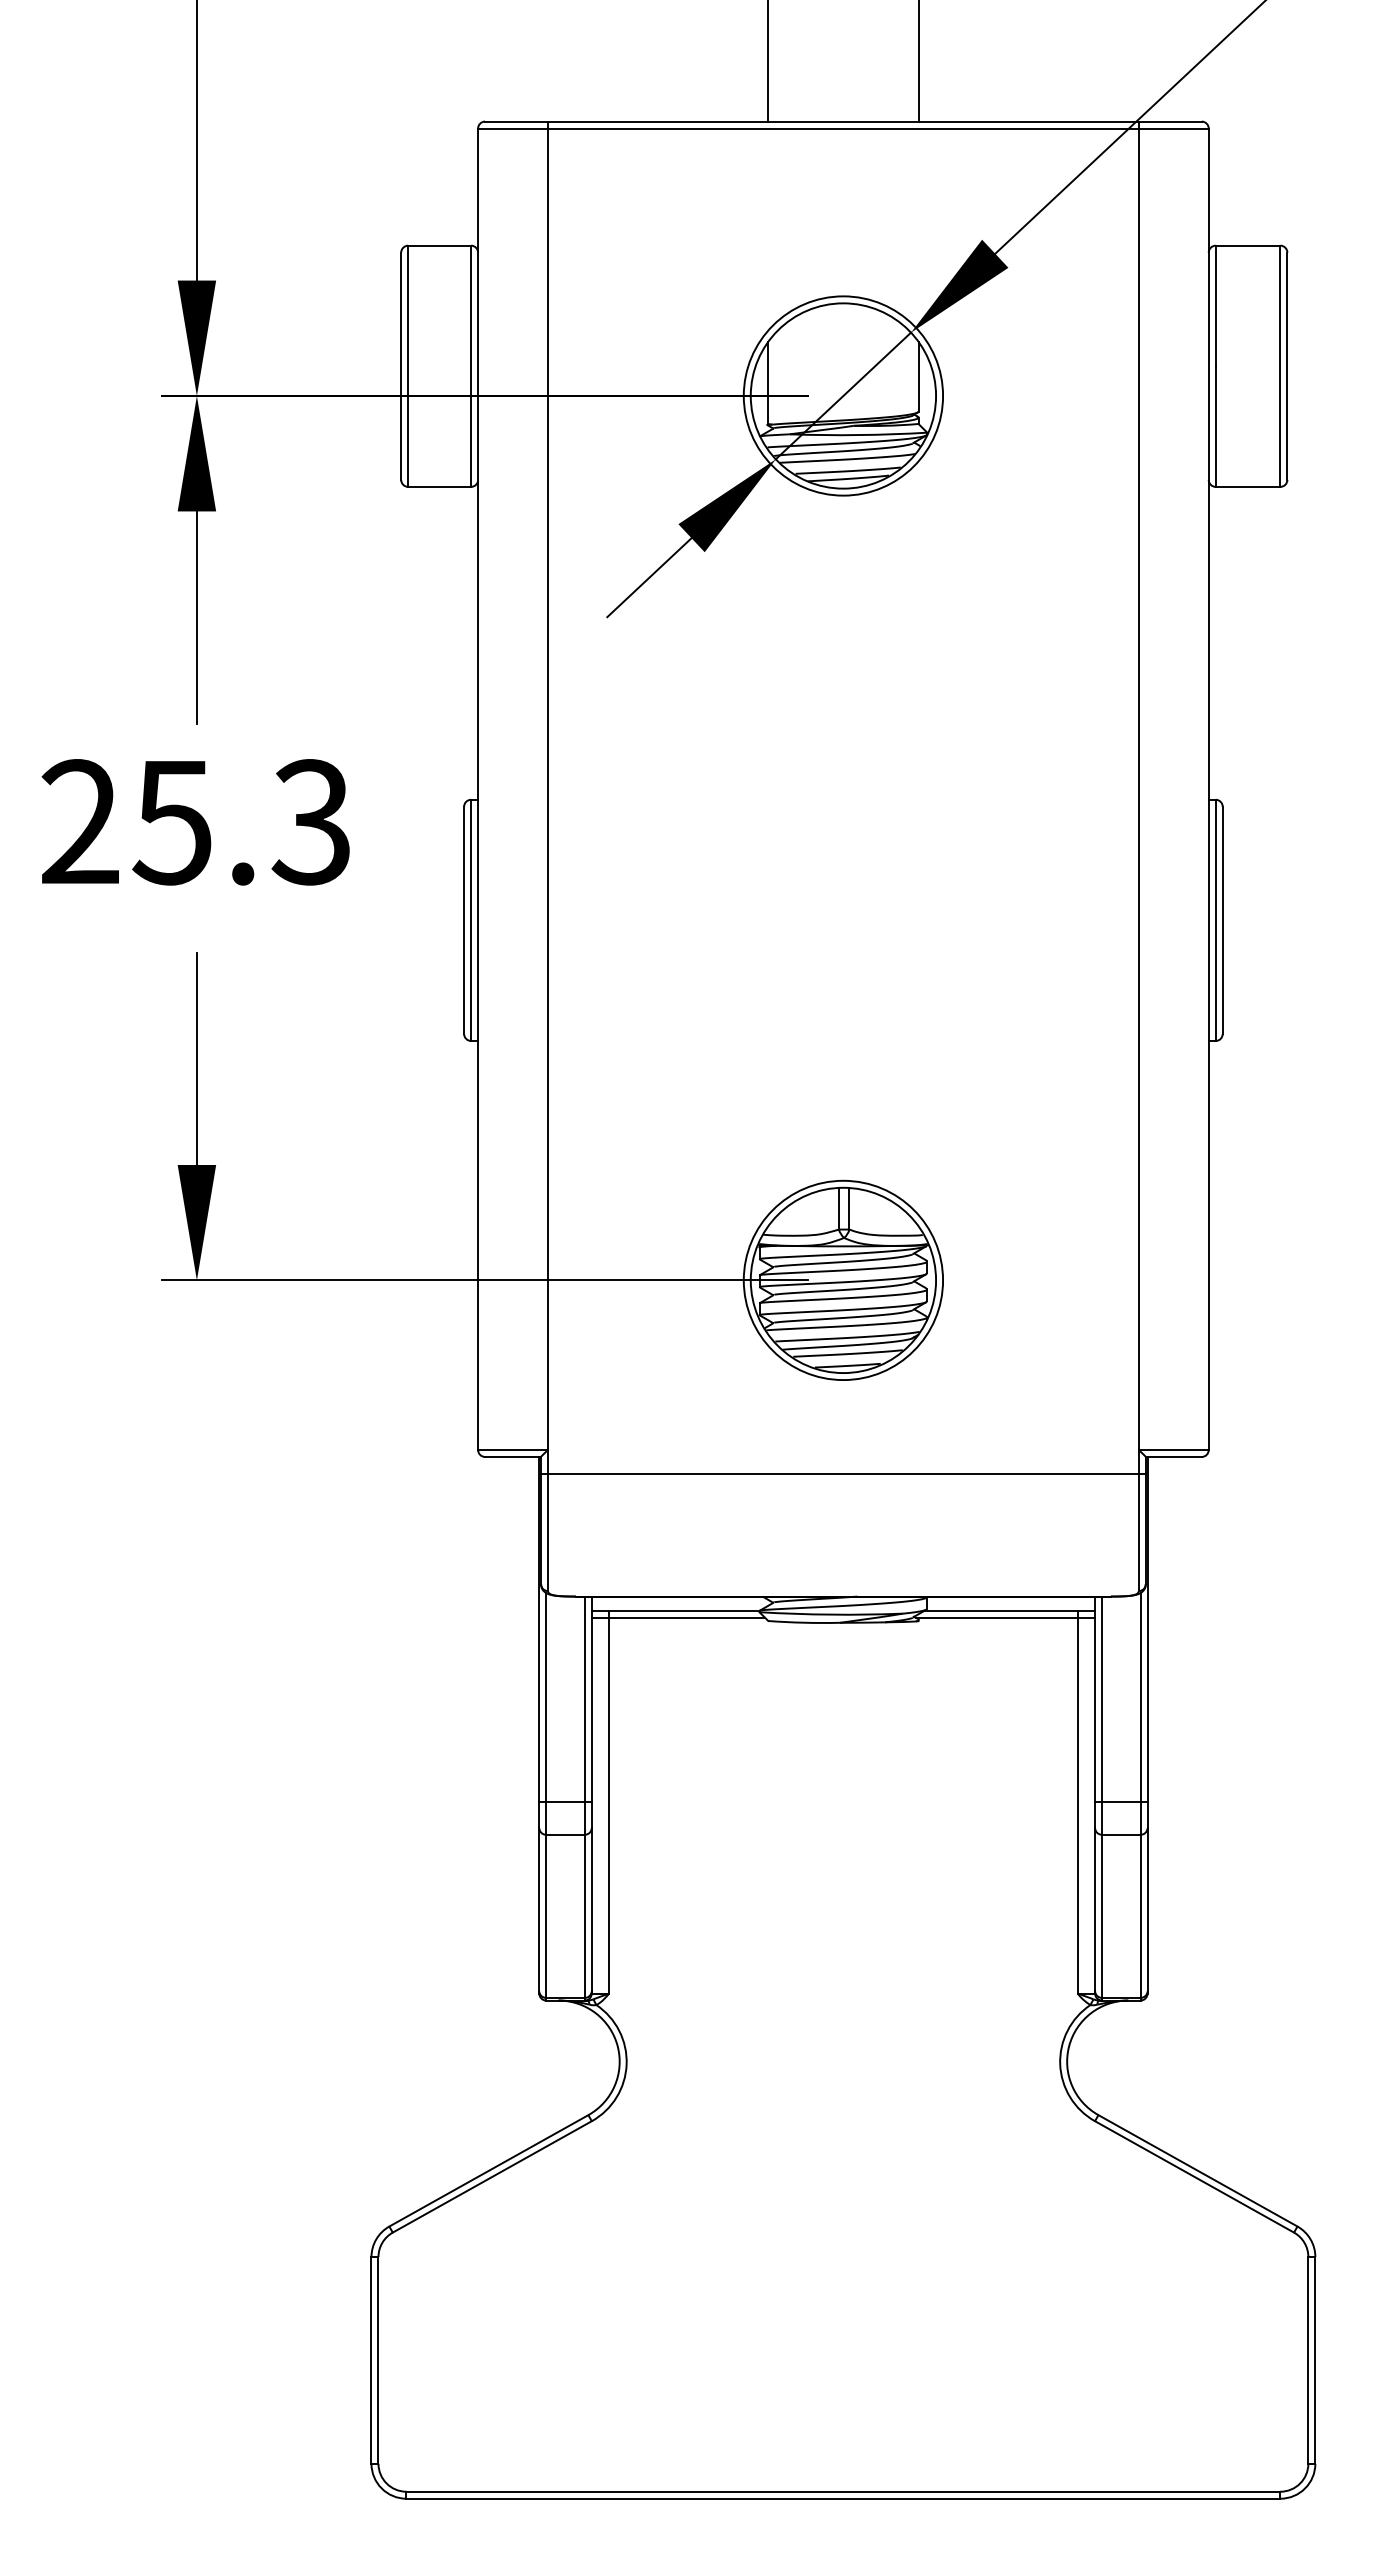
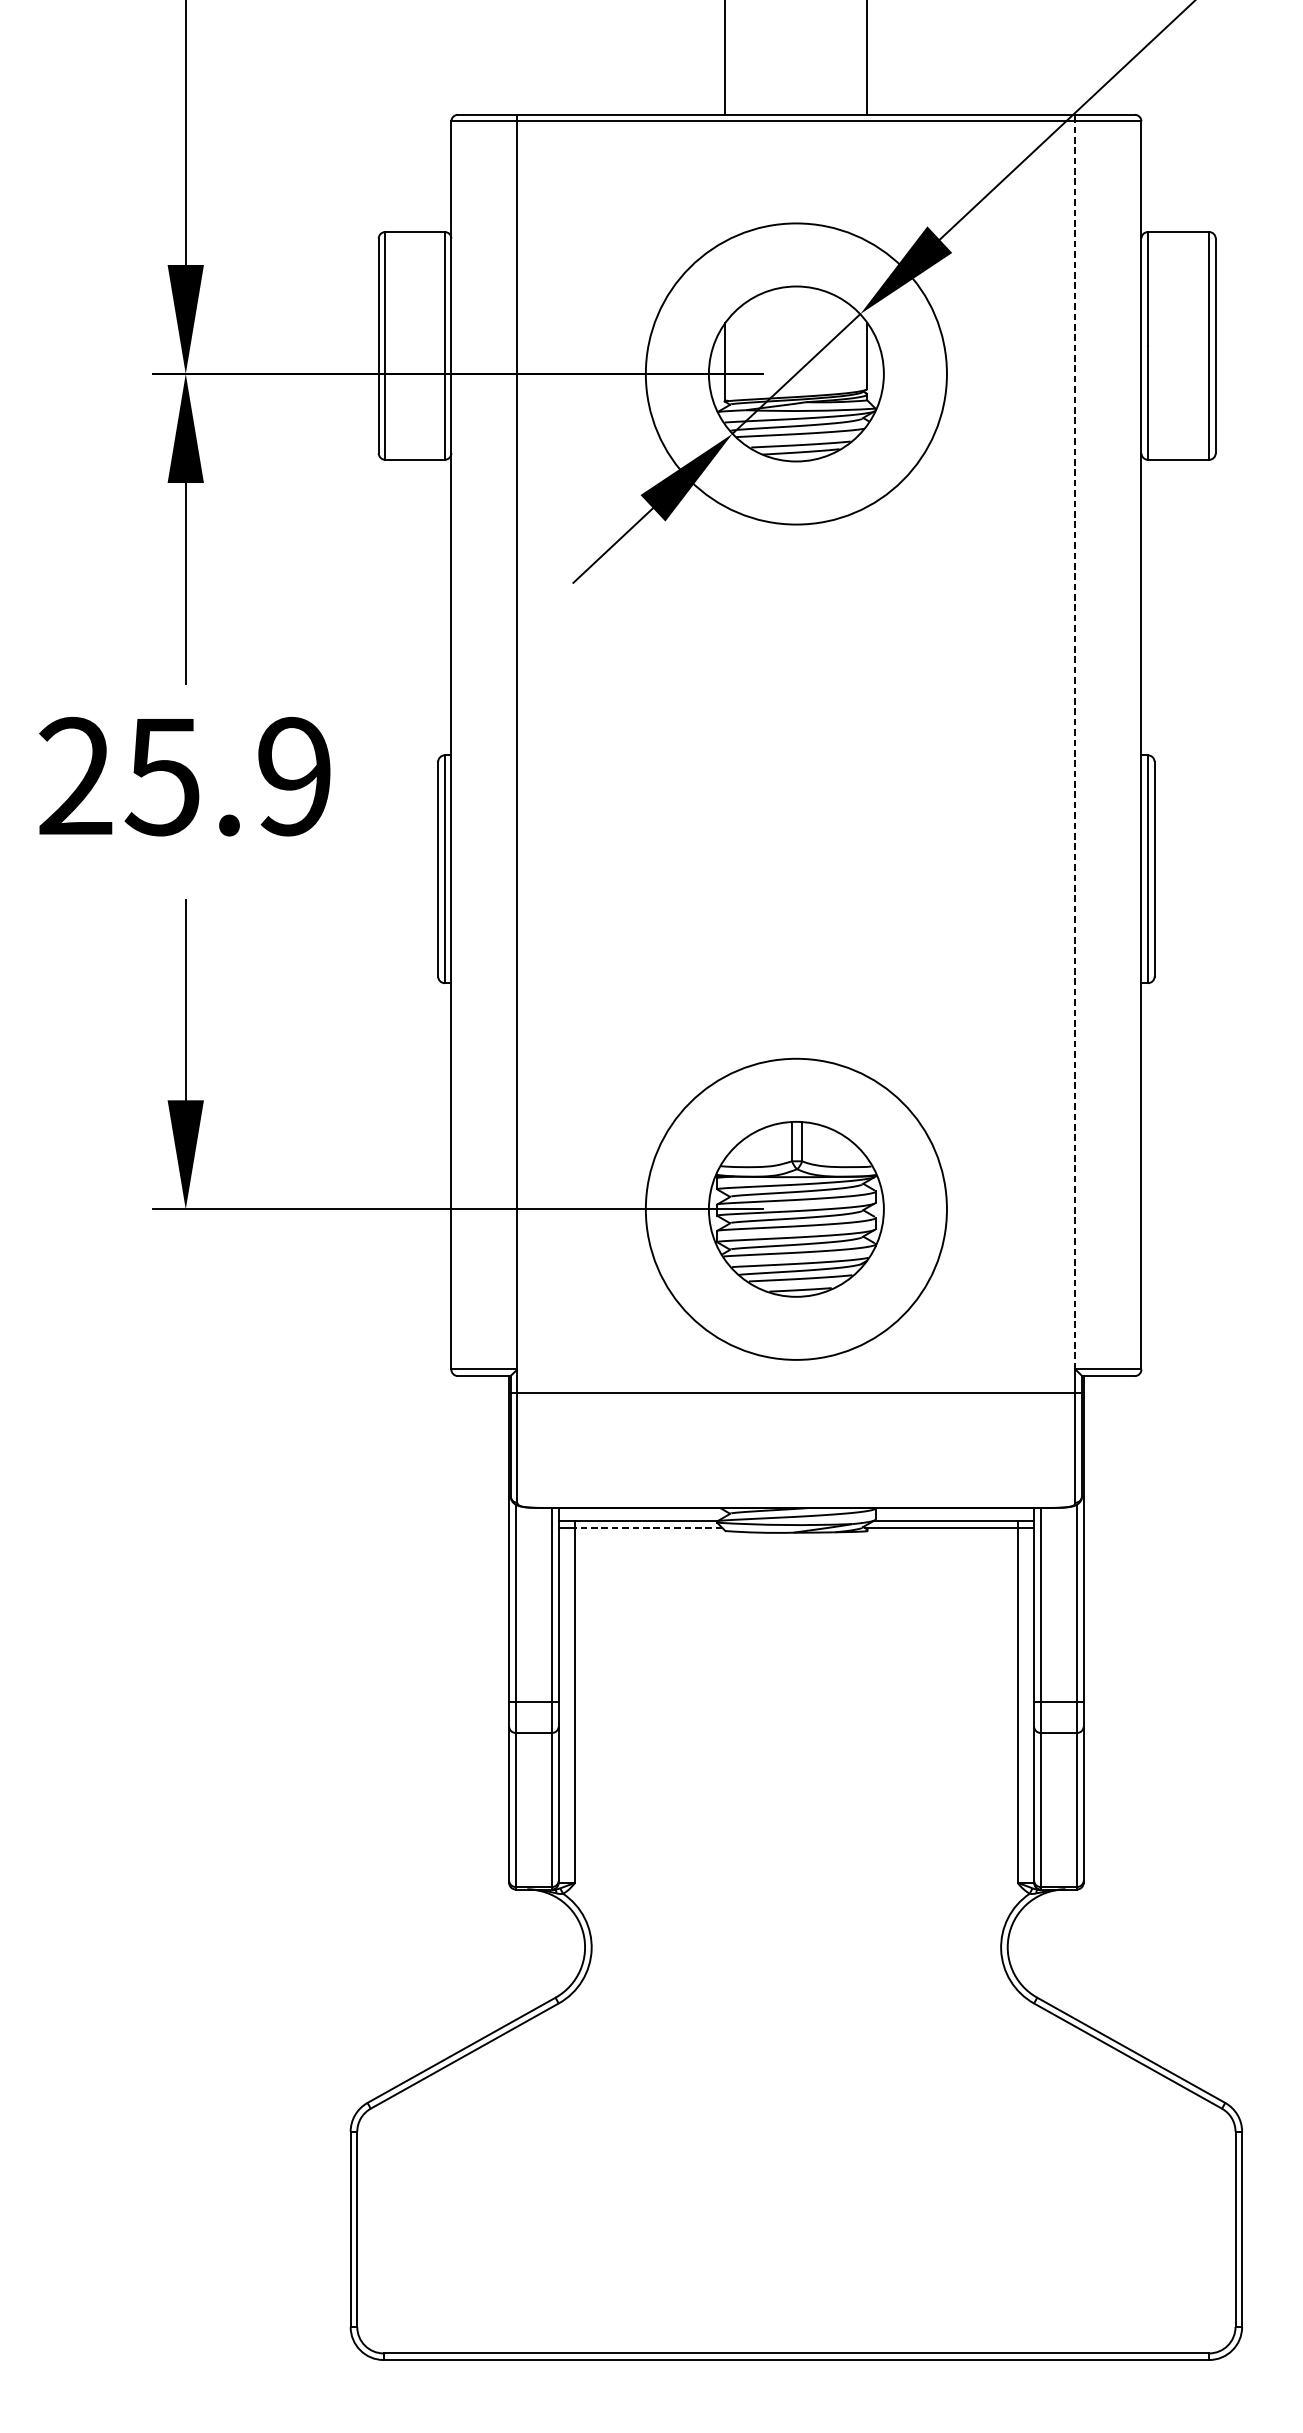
circle: (843, 395) -> (796, 373), size x1.6
line: (1138, 789) -> (1075, 745), solid -> dashed
text: (310, 822) -> (293, 776), 25.3 -> 25.9
circle: (843, 1280) -> (796, 1209), size x1.6
line: (687, 1617) -> (649, 1527), solid -> dashed

